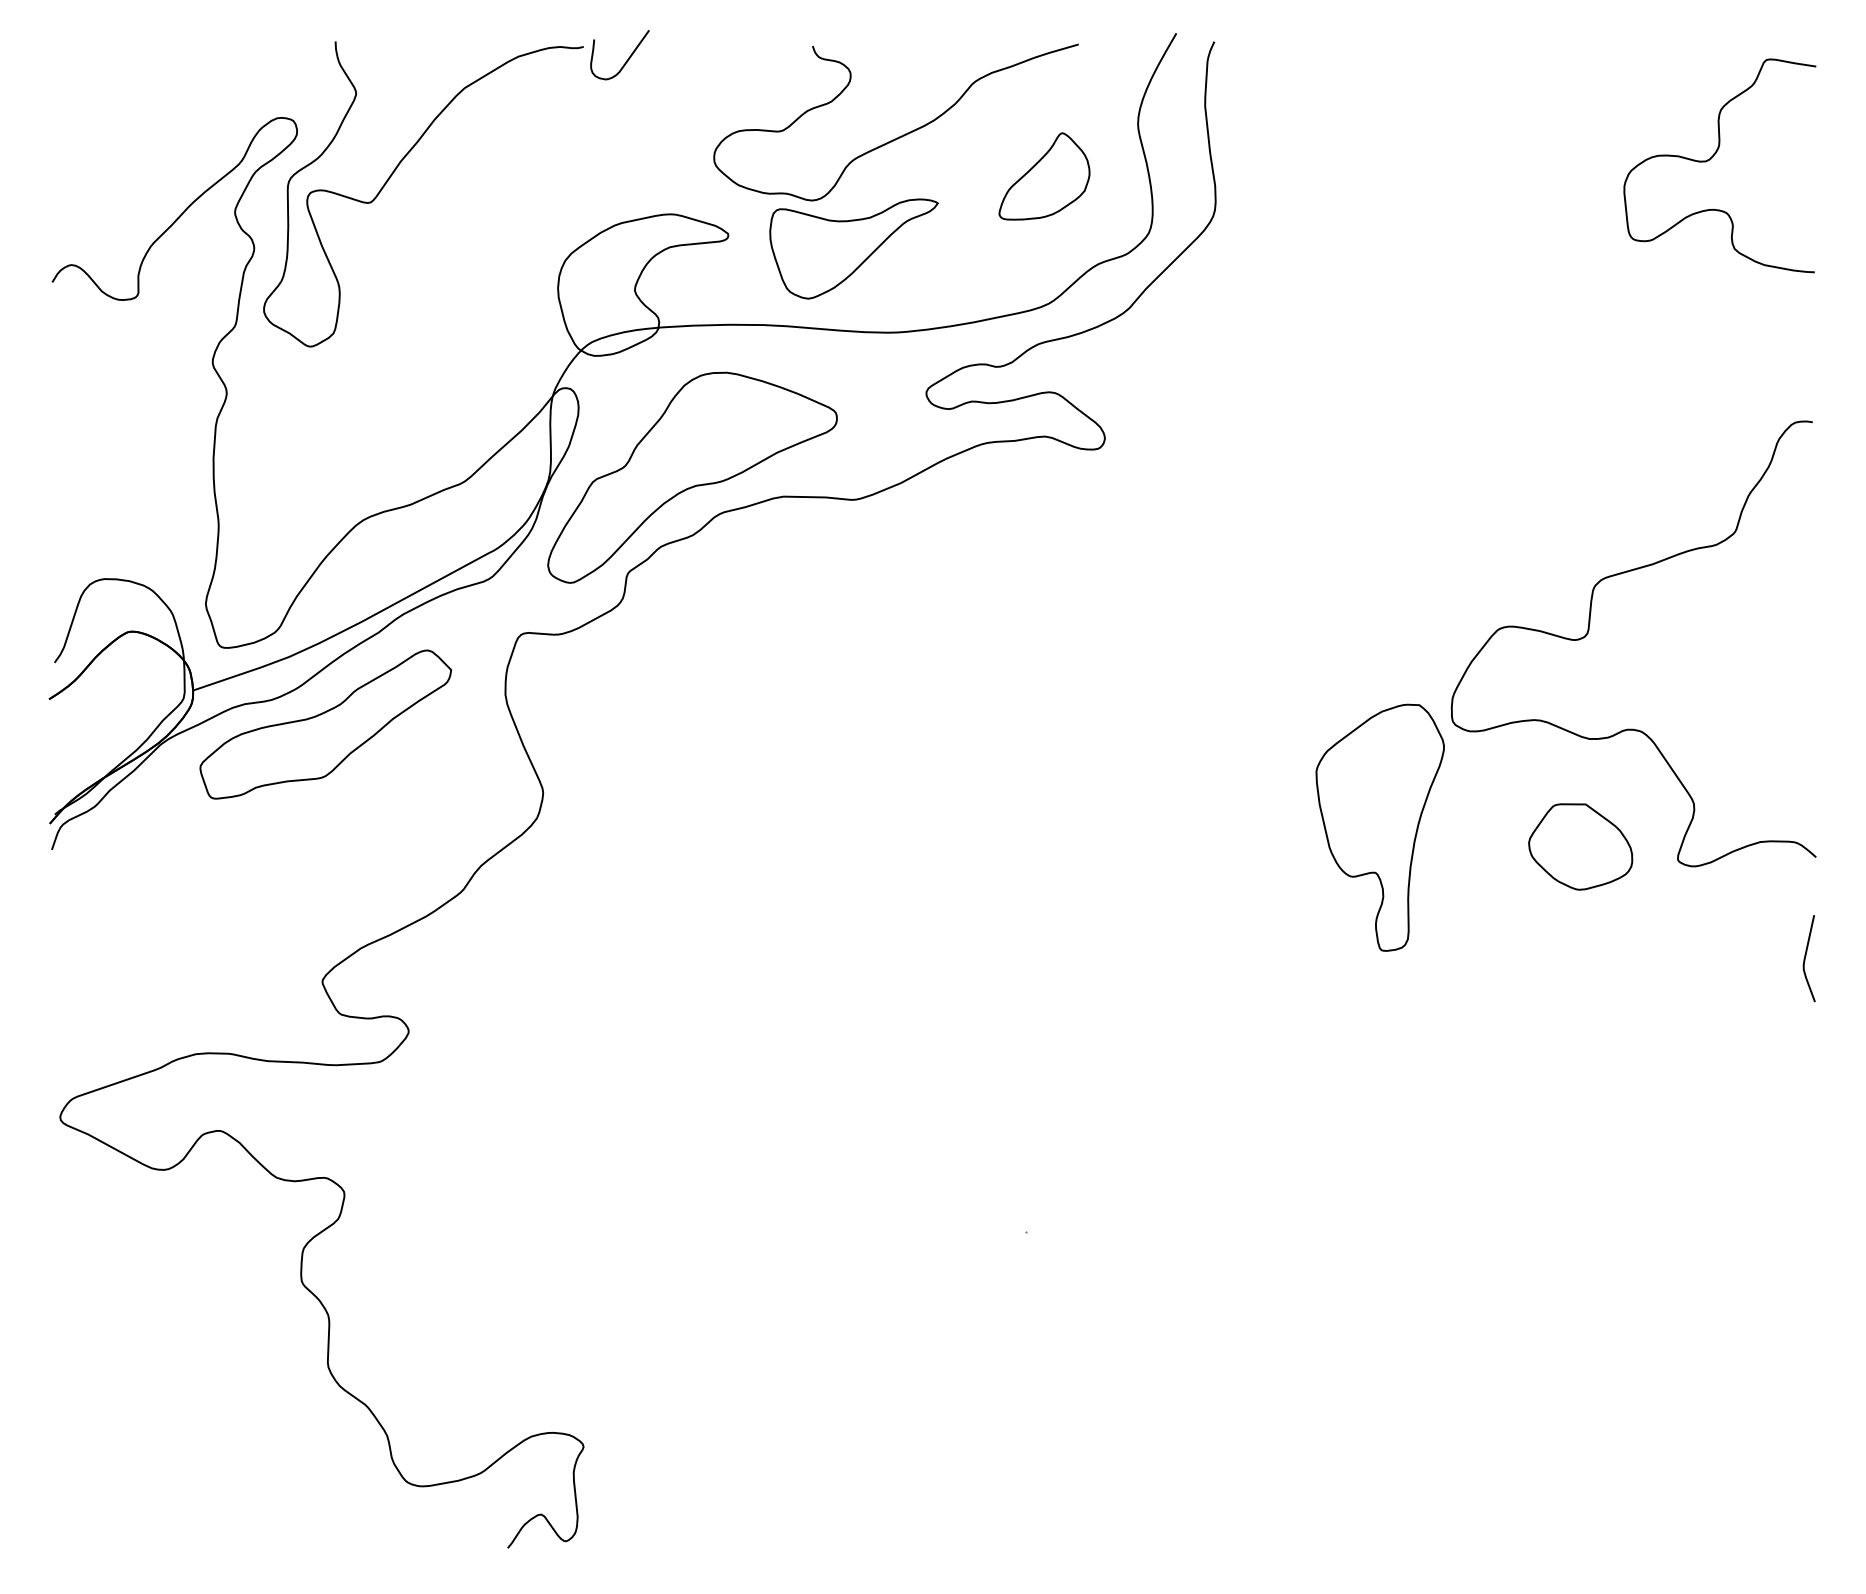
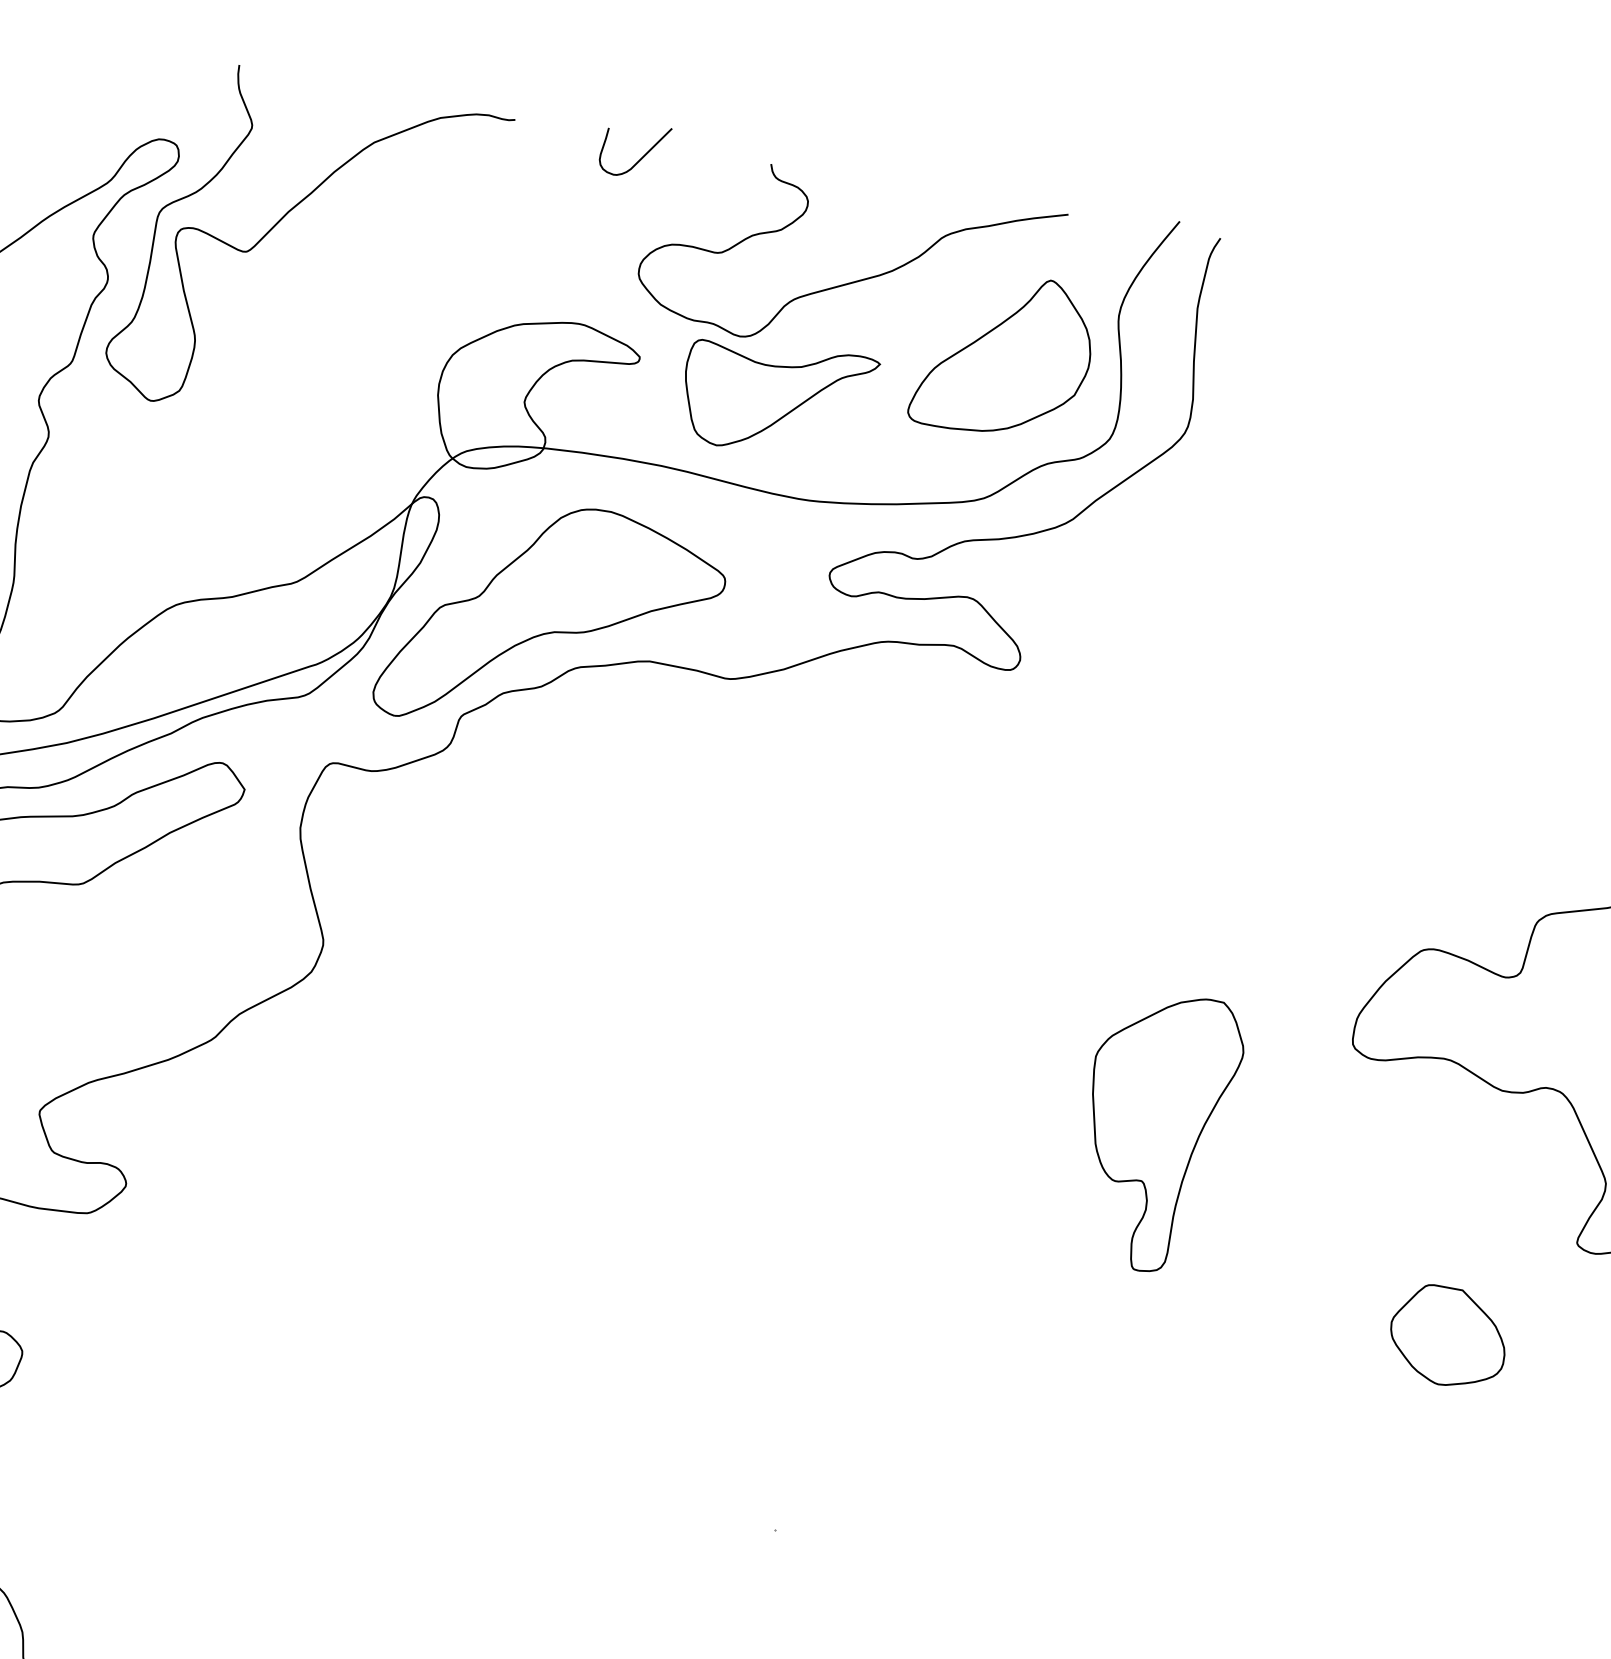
curve: (625, 61) -> (639, 158), moved
part: (1044, 176) -> (1004, 355), size x1.67
part: (1379, 827) -> (1155, 1131), moved
part: (1580, 846) -> (1448, 1336), moved

